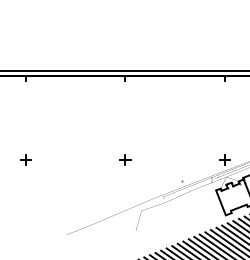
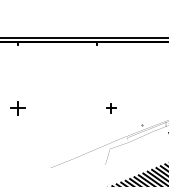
part: (25, 159) -> (17, 108), size x1.6
part: (125, 159) -> (111, 108), moved

